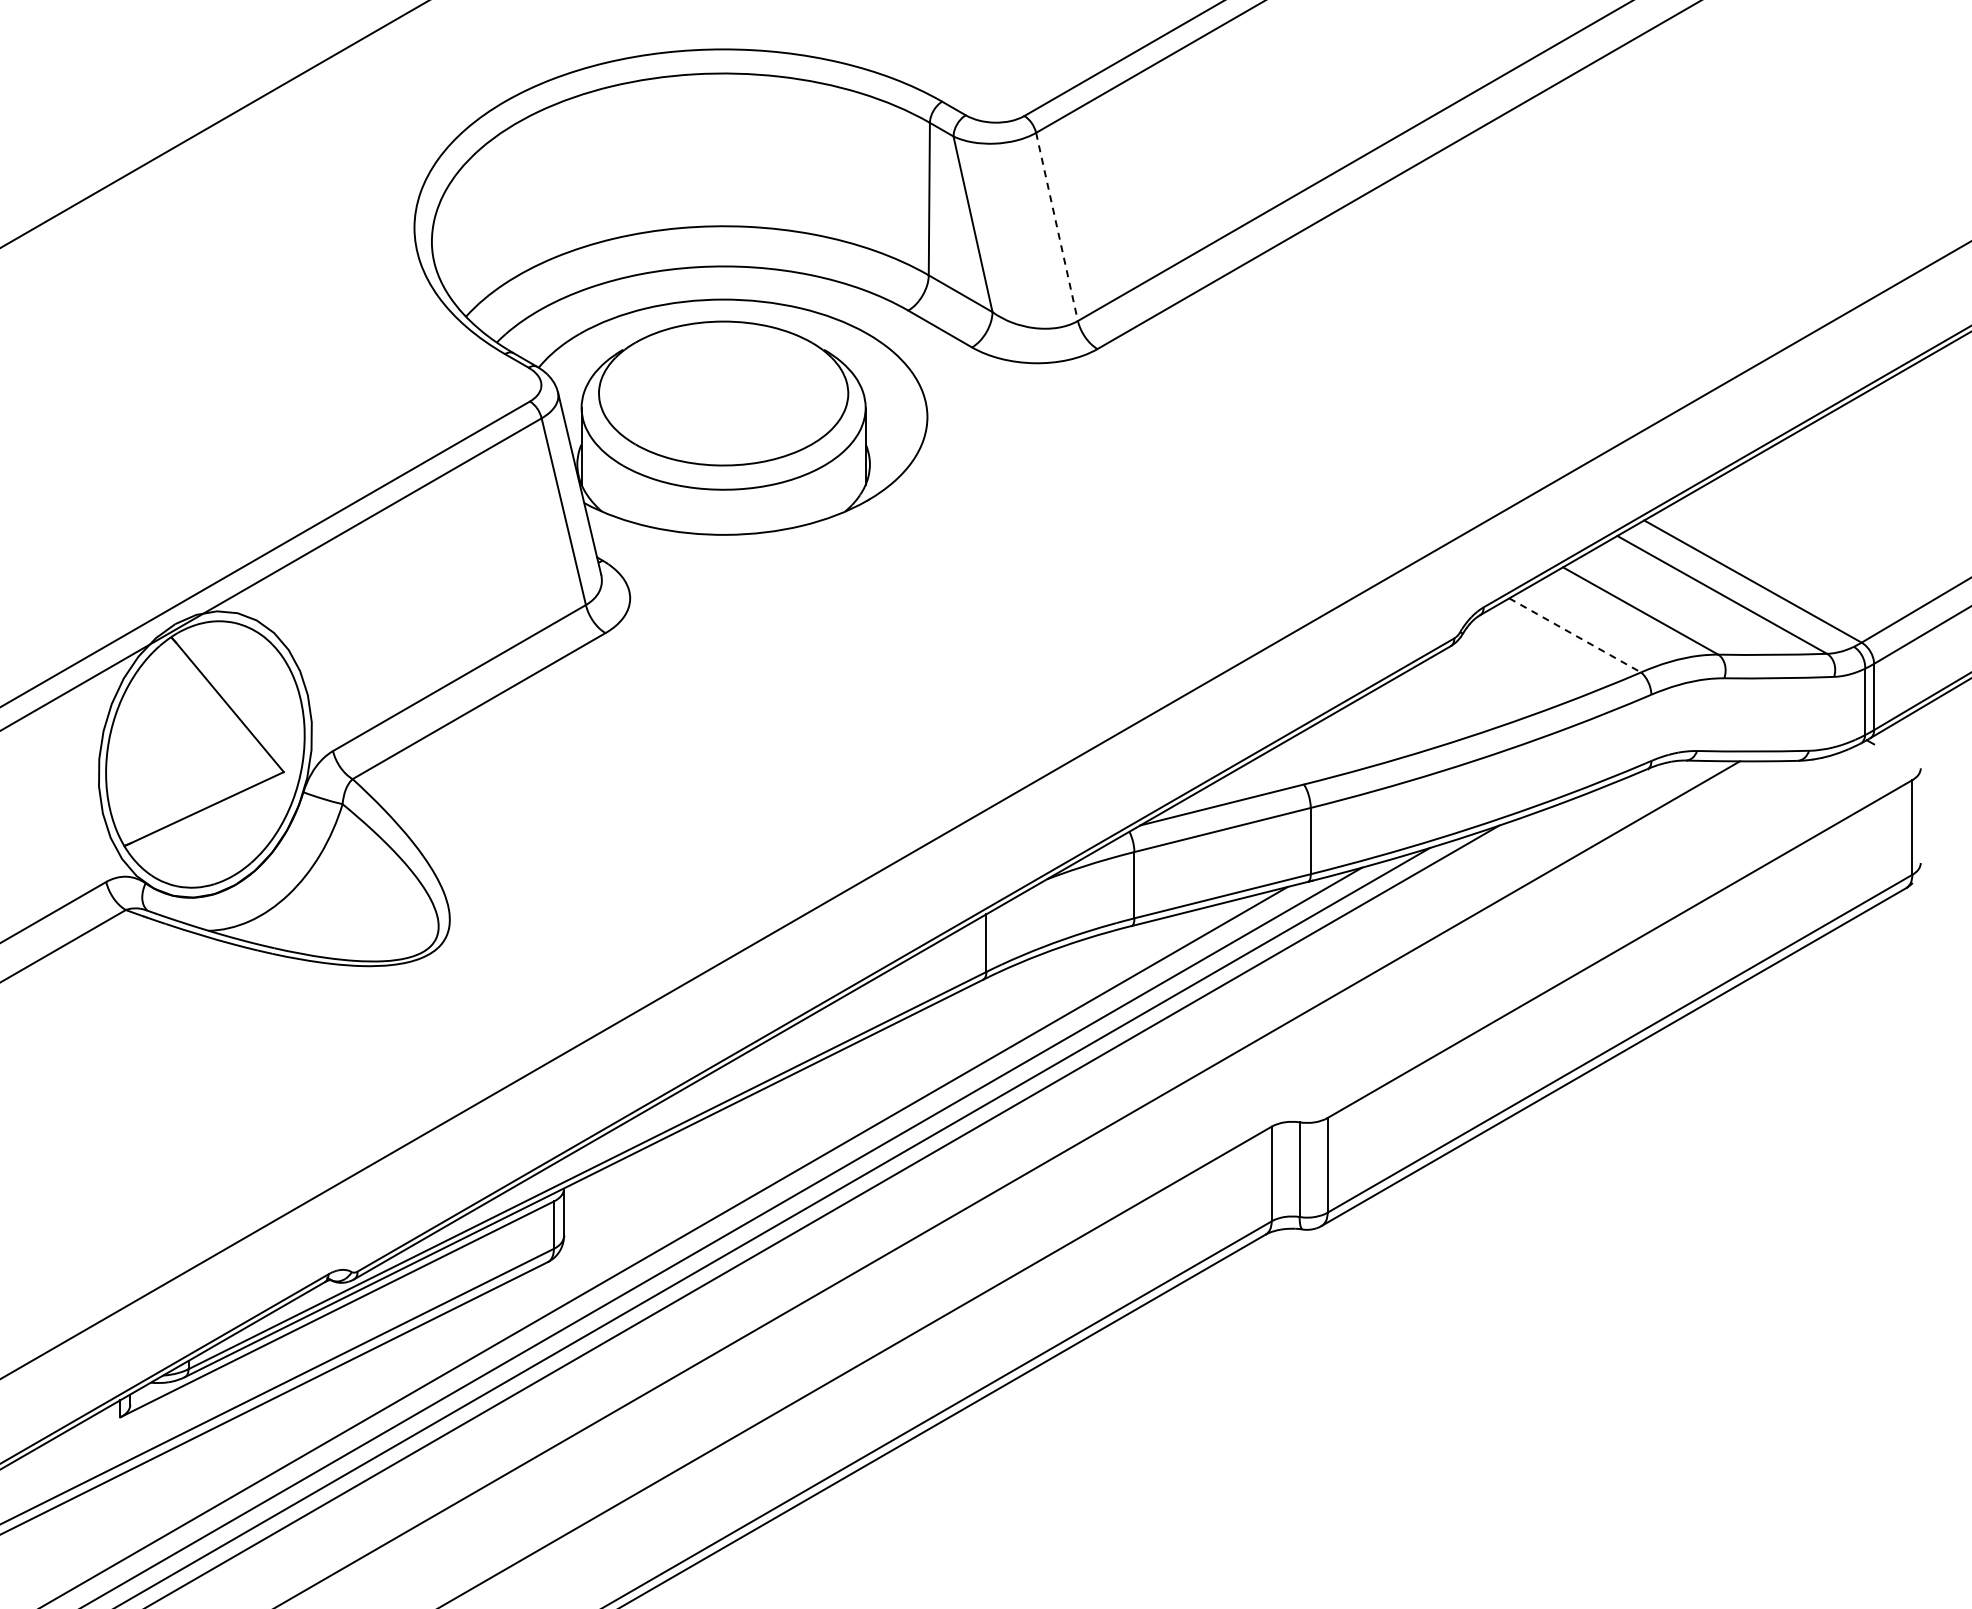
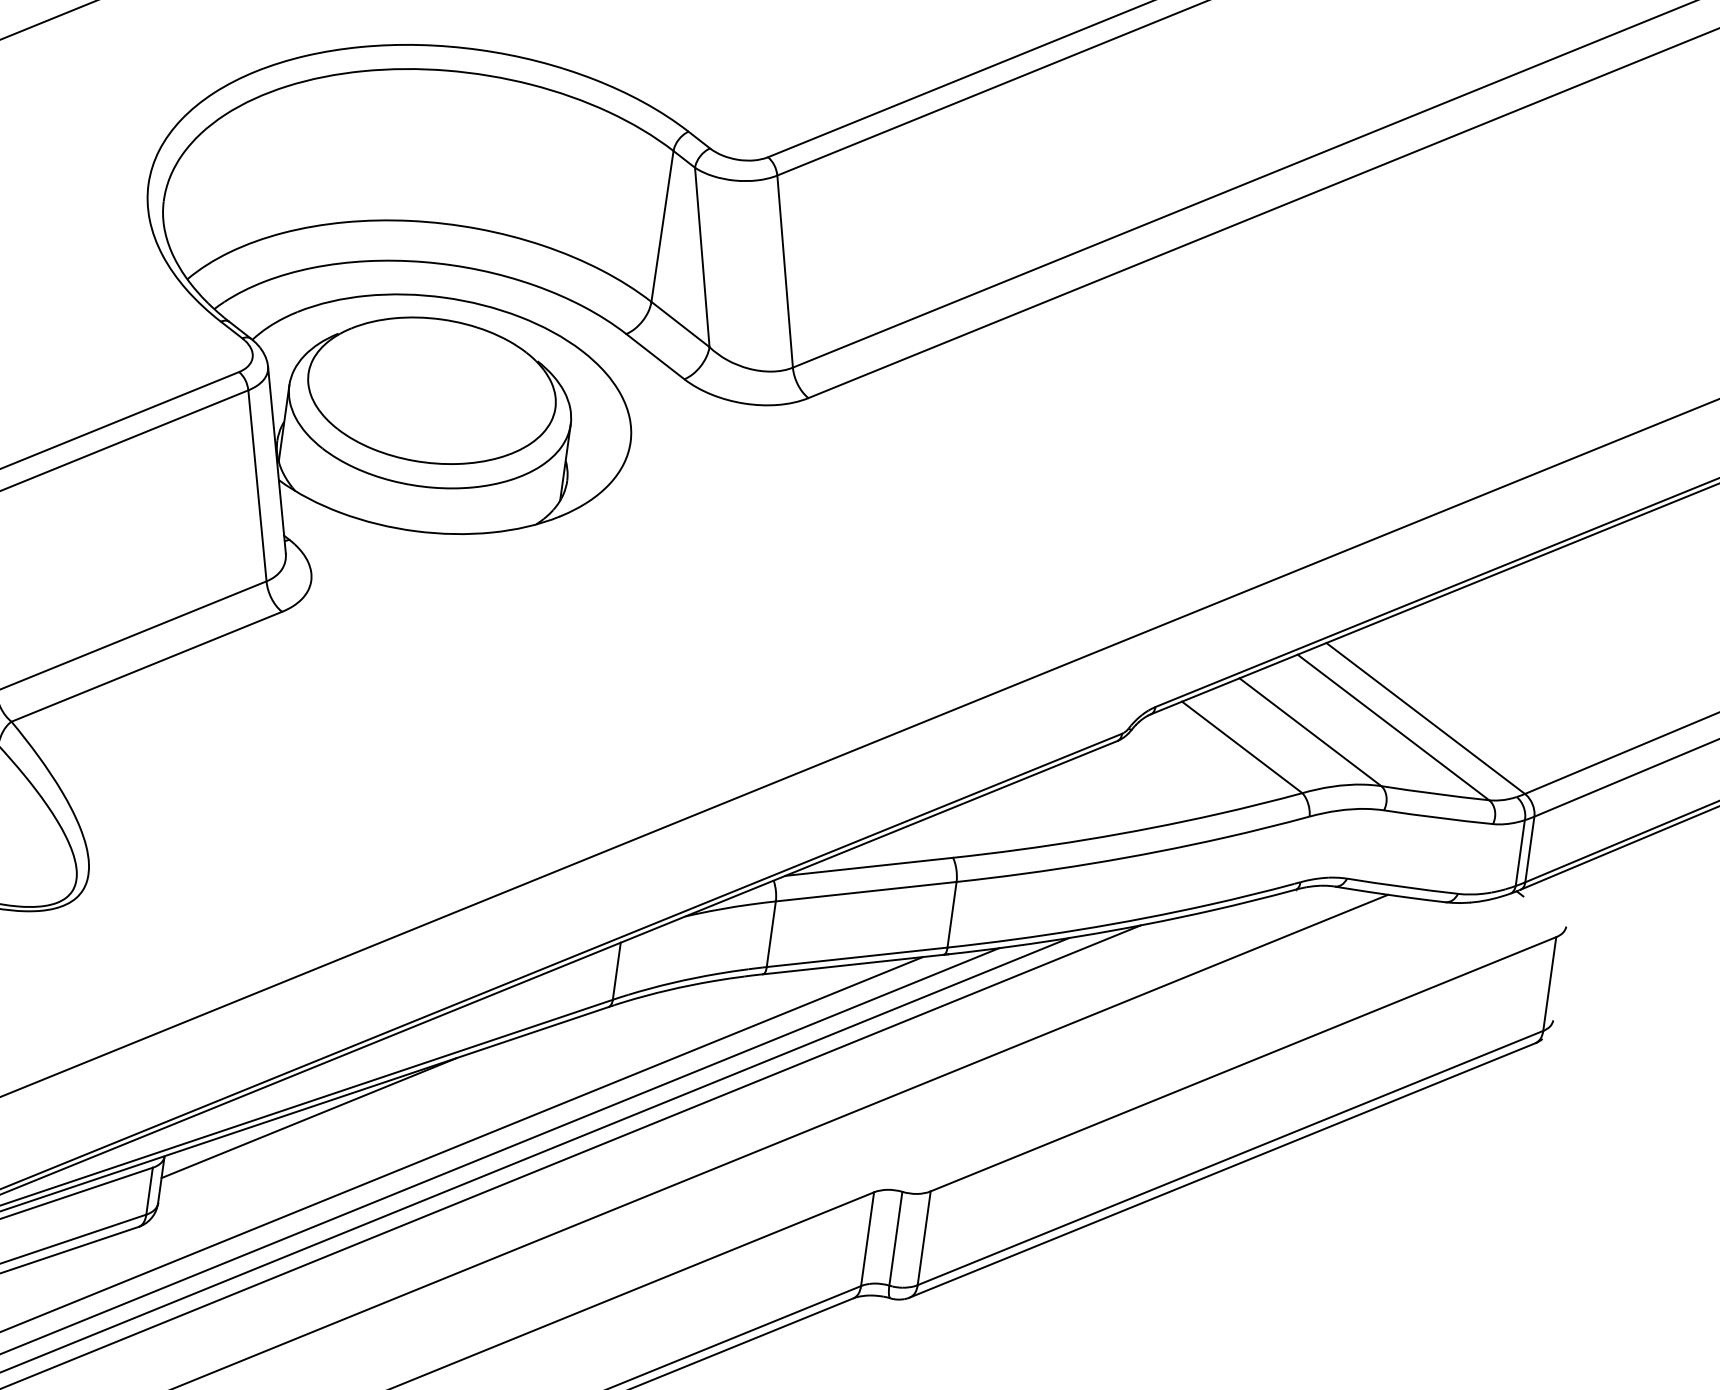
line: (1057, 227) -> (785, 272), dashed -> solid
line: (1575, 635) -> (1242, 747), dashed -> solid
line: (701, 1130) -> (308, 1117), added

